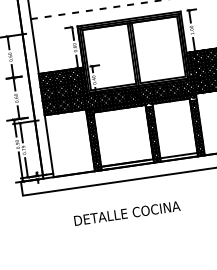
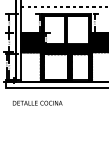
text: (126, 212) -> (37, 102), moved

